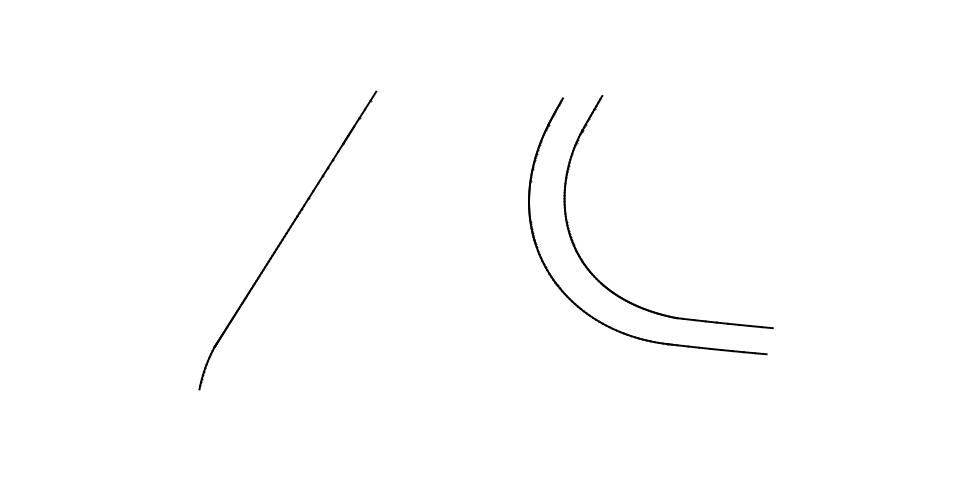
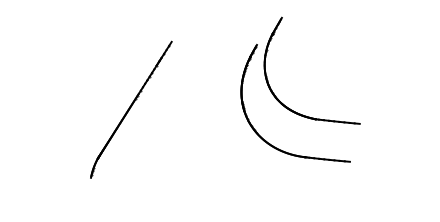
part: (603, 281) -> (282, 102), moved

